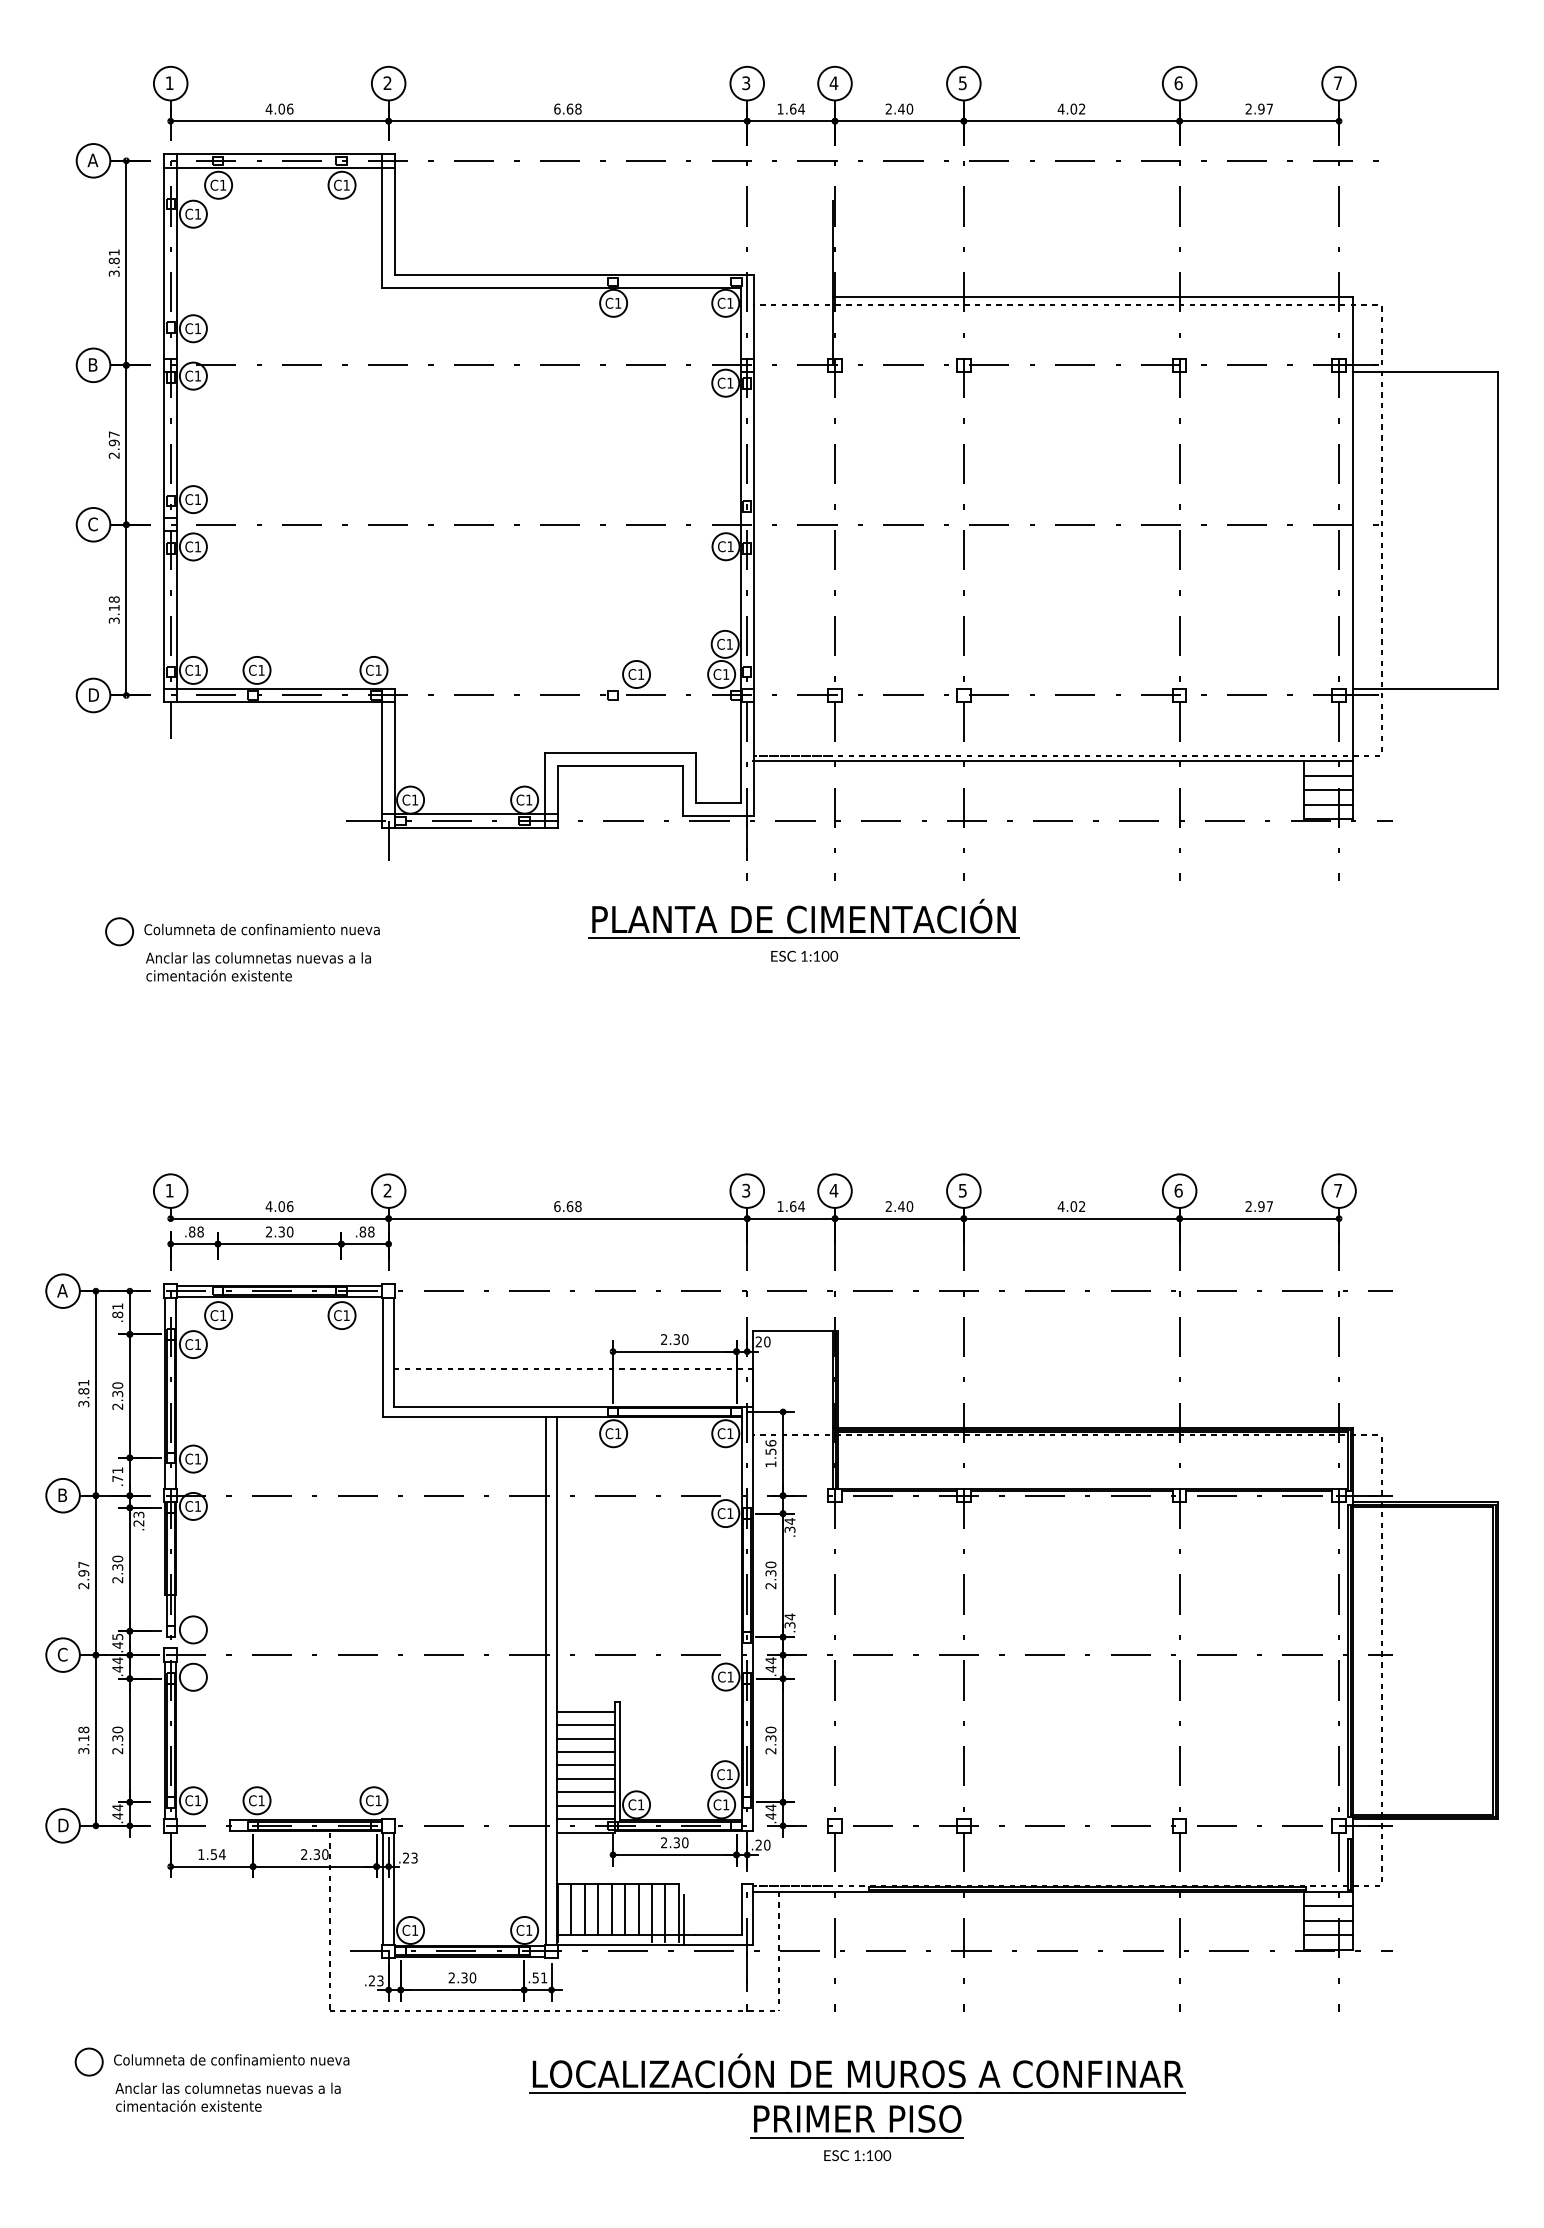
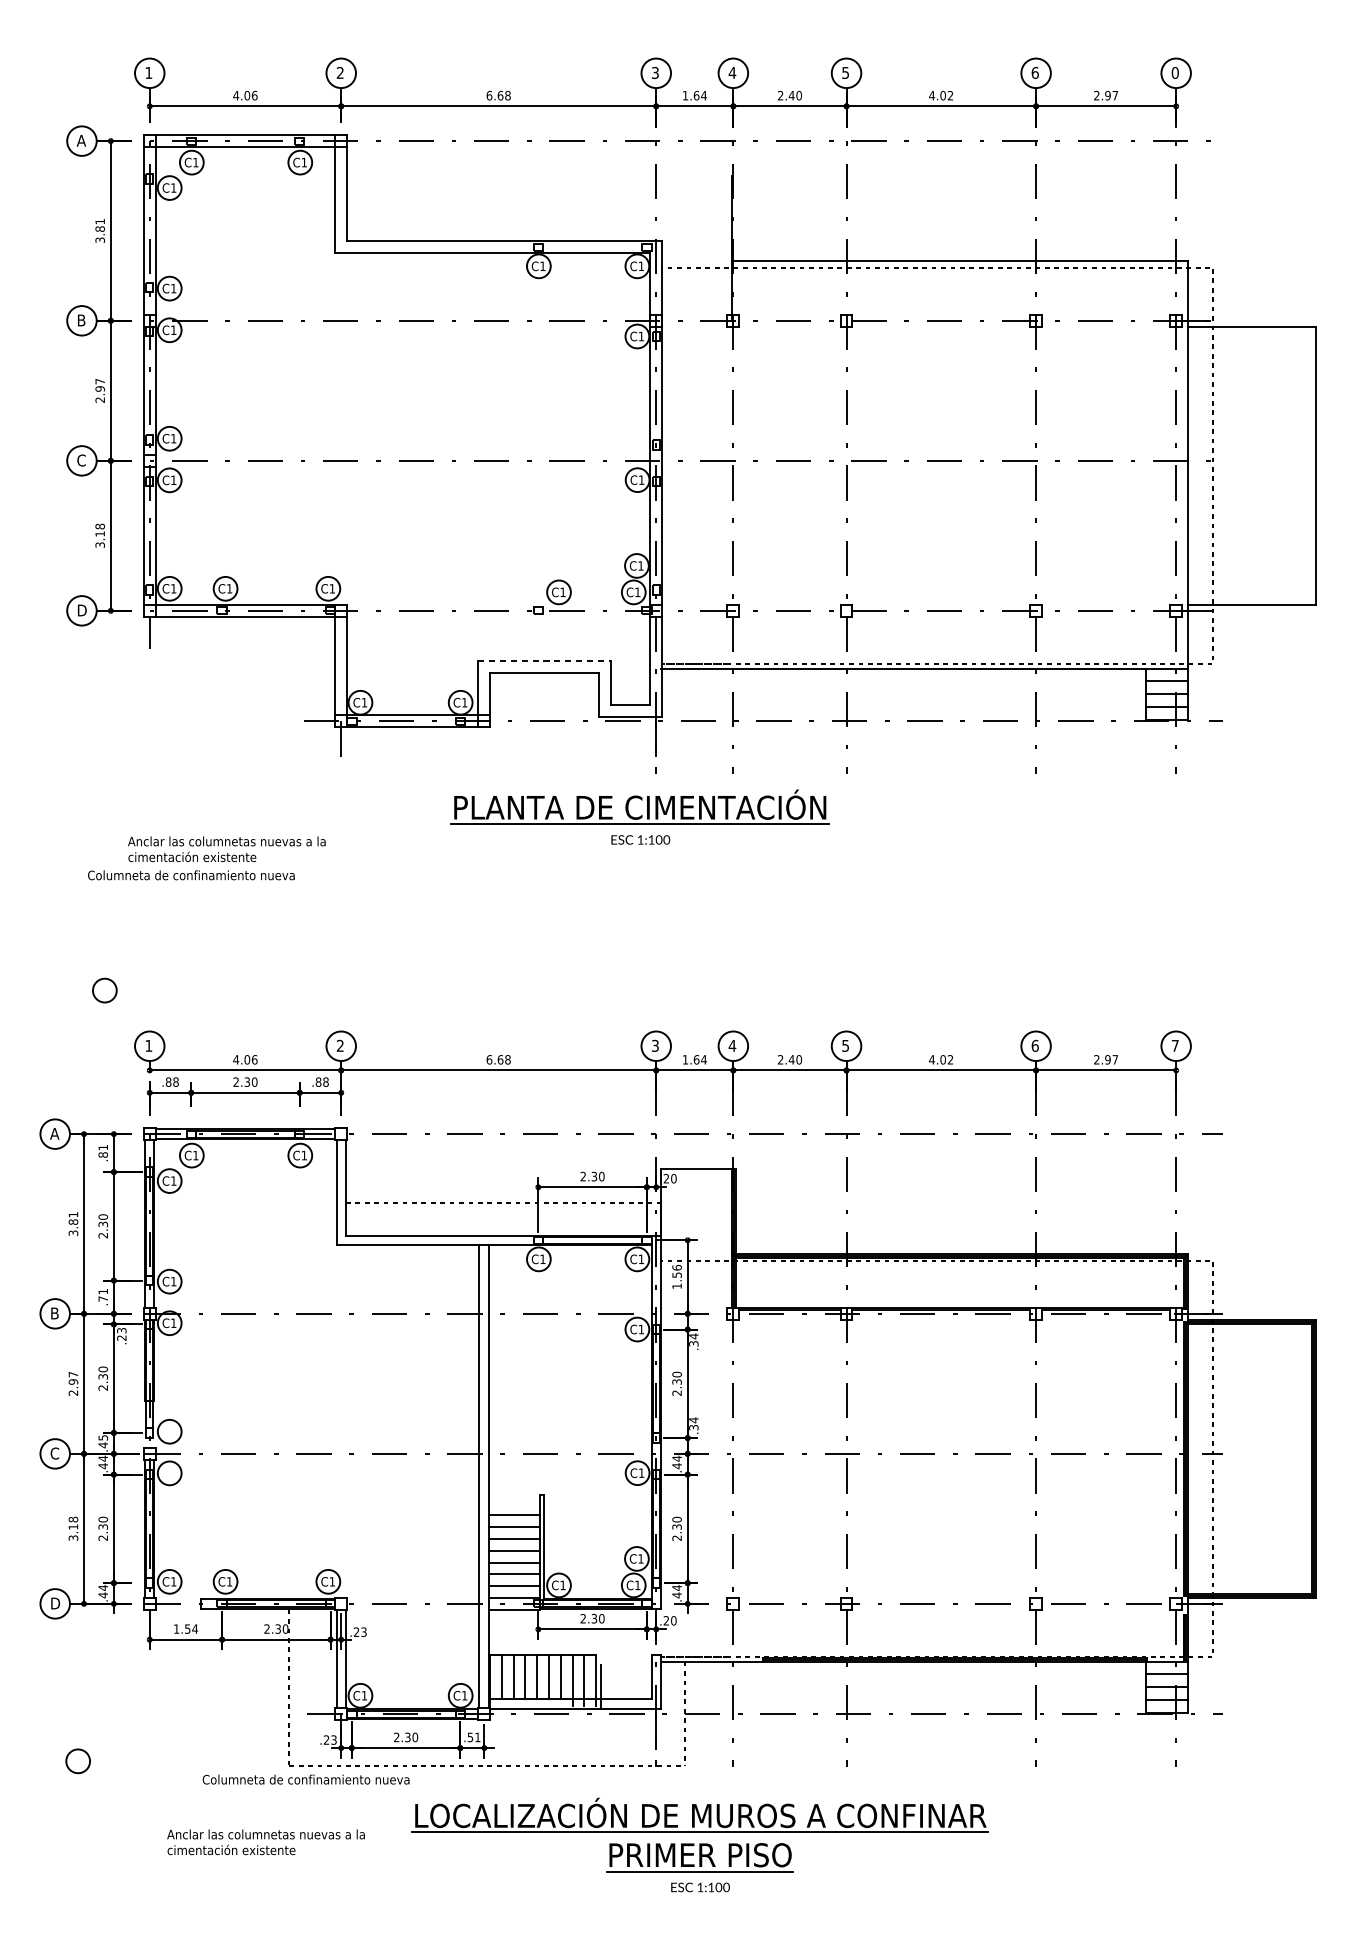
text: (1338, 83) -> (1175, 73), 7 -> 0
line: (620, 752) -> (544, 660), solid -> dashed
text: (261, 929) -> (190, 875), moved
part: (803, 930) -> (639, 817), moved
circle: (119, 931) -> (104, 990), moved
line: (585, 1711) -> (514, 1503), removed
text: (231, 2059) -> (305, 1779), moved
circle: (88, 2061) -> (77, 1760), moved
text: (227, 2096) -> (265, 1841), moved
part: (857, 2107) -> (700, 1845), moved

